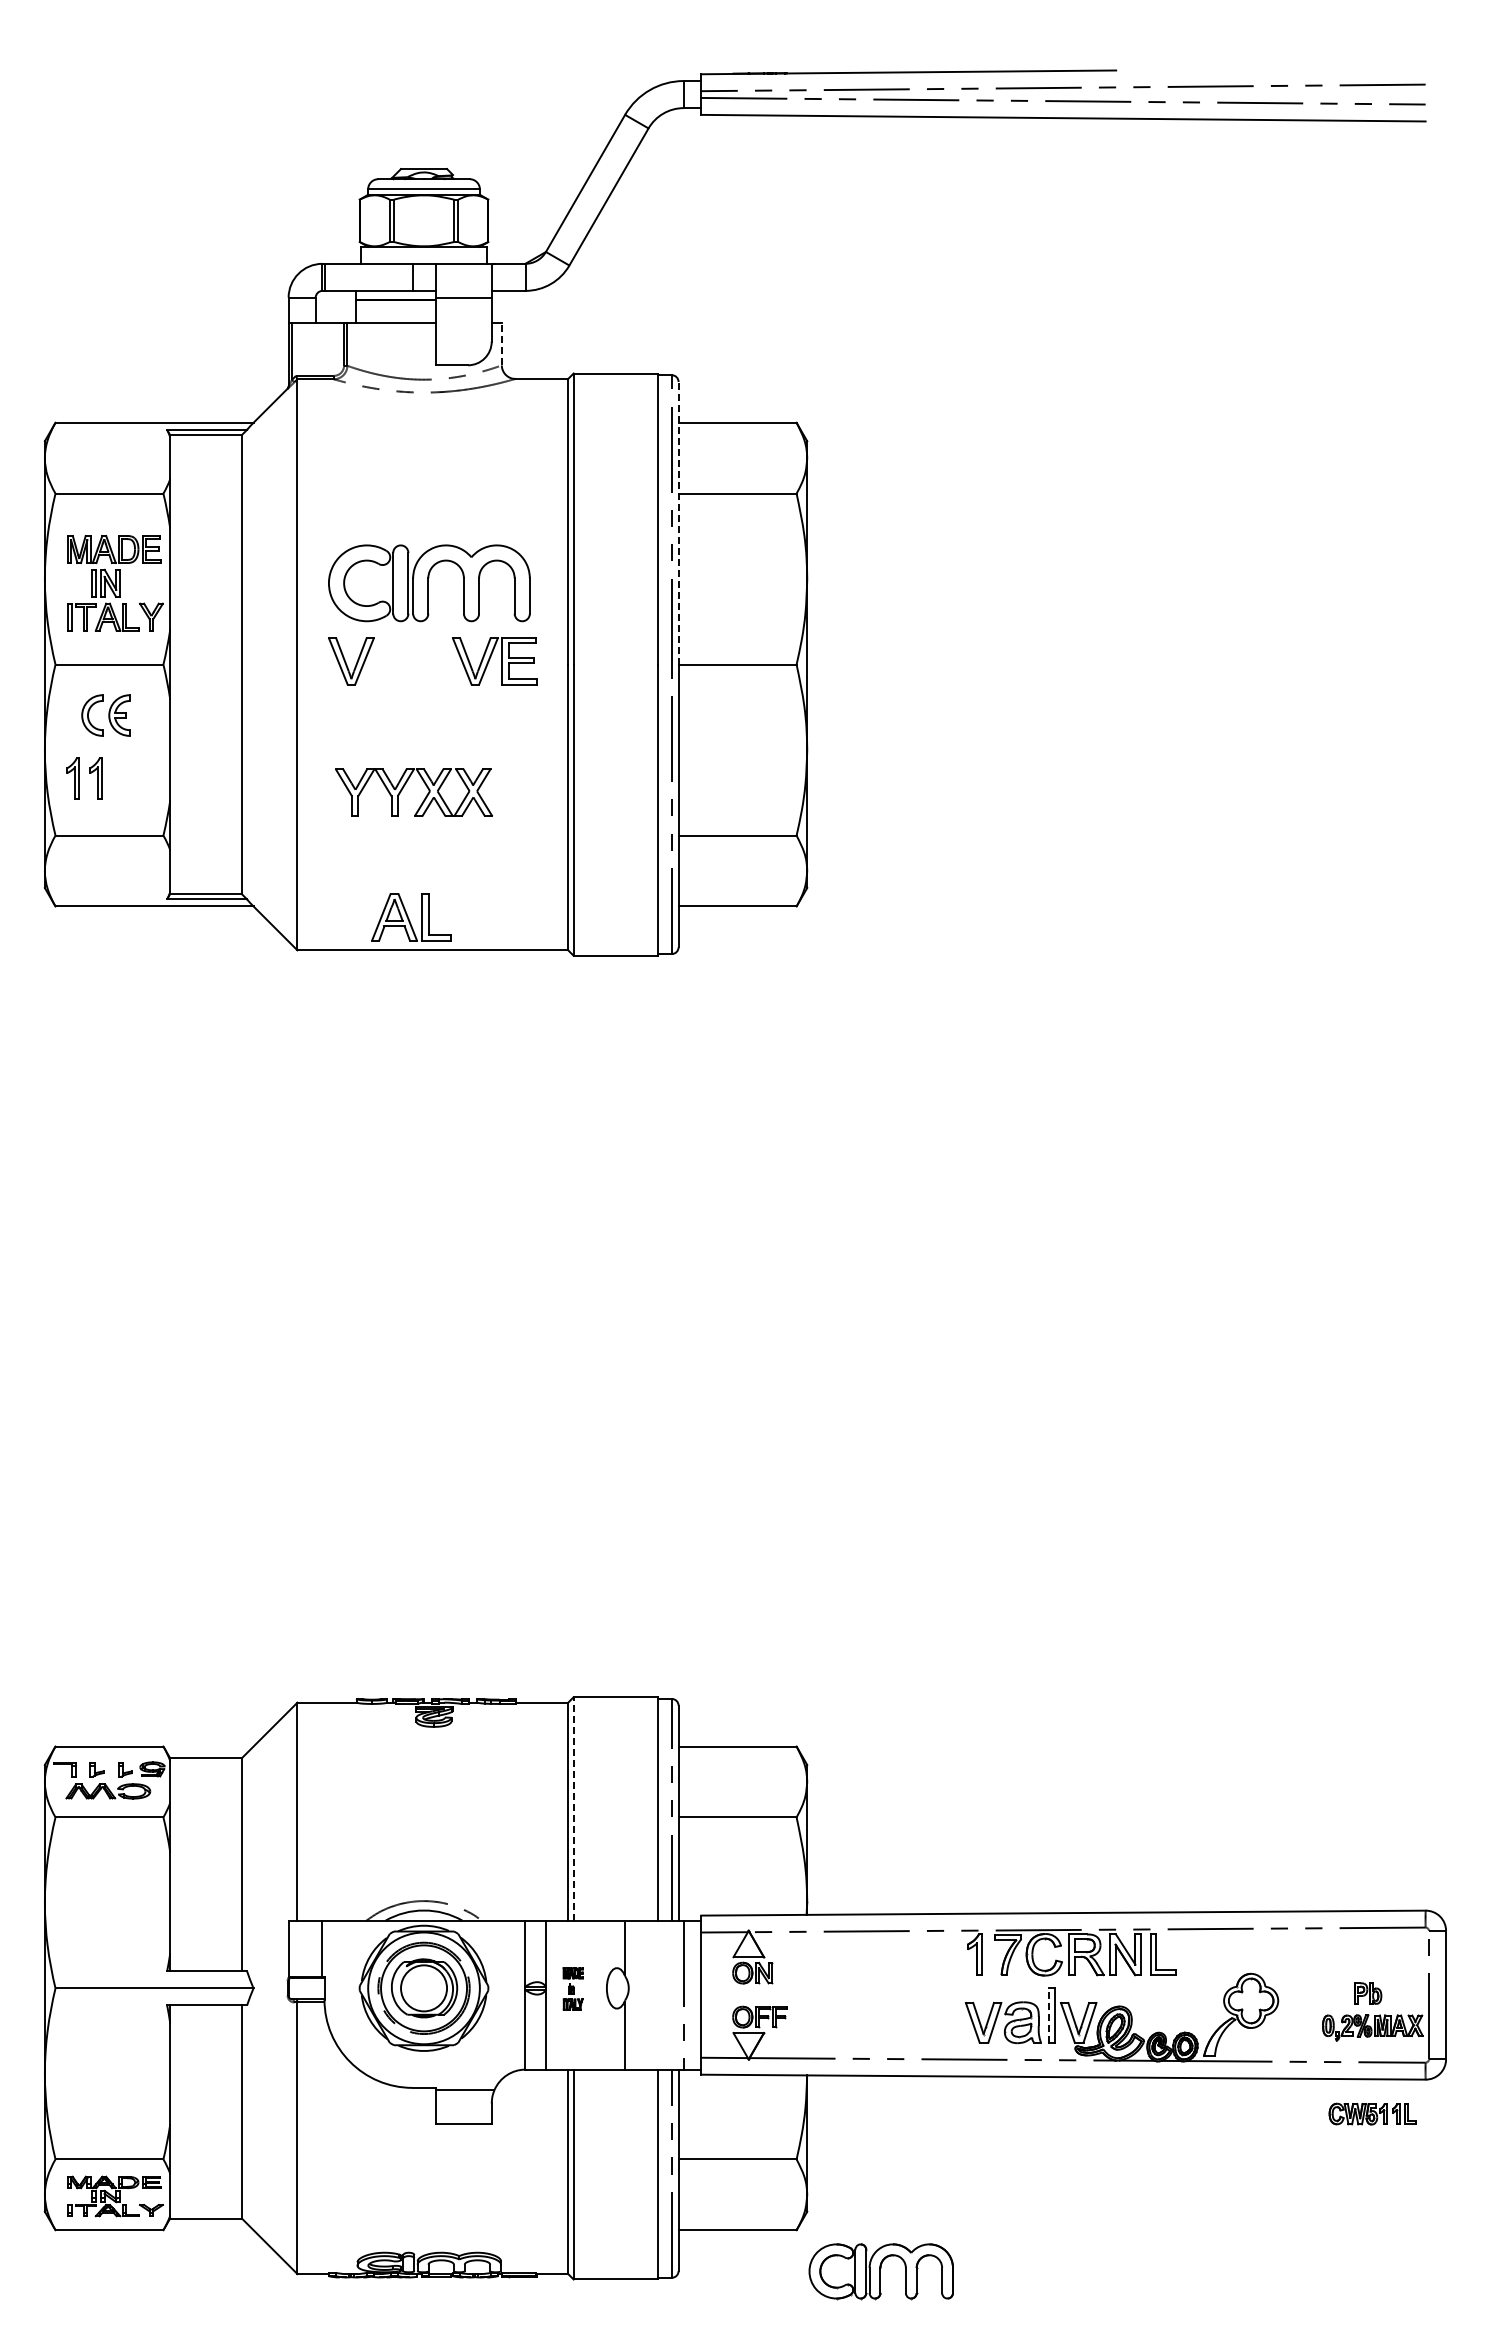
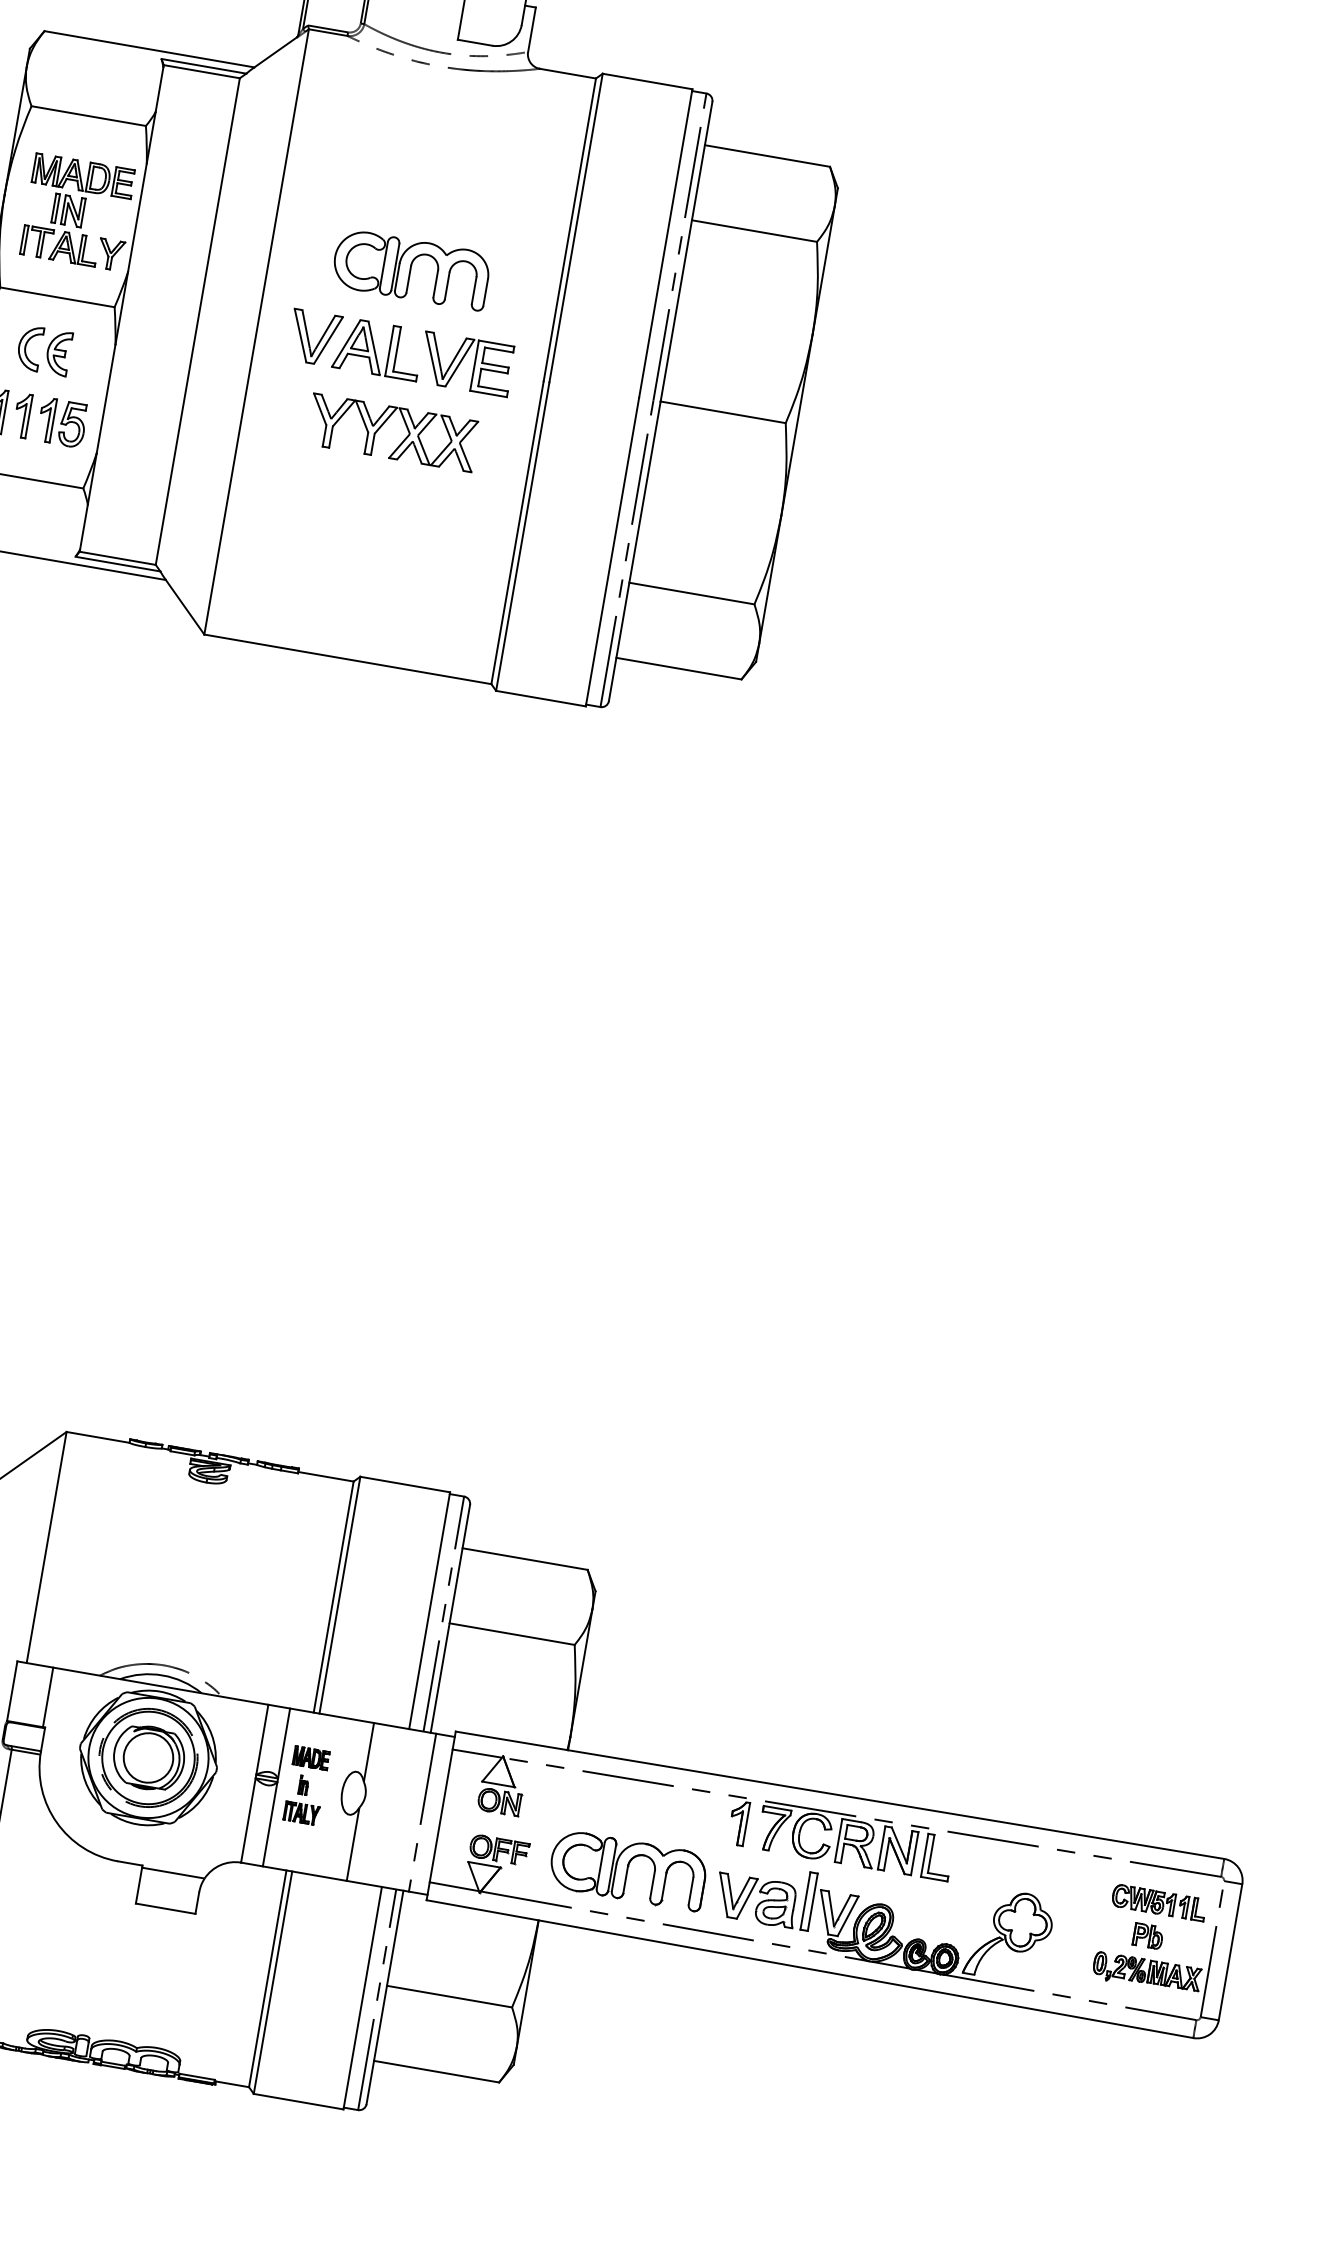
line: (501, 343) -> (531, 28), dashed -> solid
line: (678, 522) -> (686, 250), dashed -> solid
part: (428, 583) -> (410, 269), size x0.71
part: (133, 778) -> (62, 422), added
part: (404, 787) -> (383, 425), moved
part: (411, 917) -> (378, 349), moved
line: (573, 1808) -> (339, 1594), dashed -> solid
part: (573, 1988) -> (306, 1785), size x1.67
line: (1048, 2014) -> (805, 1899), dashed -> solid
part: (1372, 2113) -> (1158, 1902), moved
part: (880, 2271) -> (627, 1870), moved

